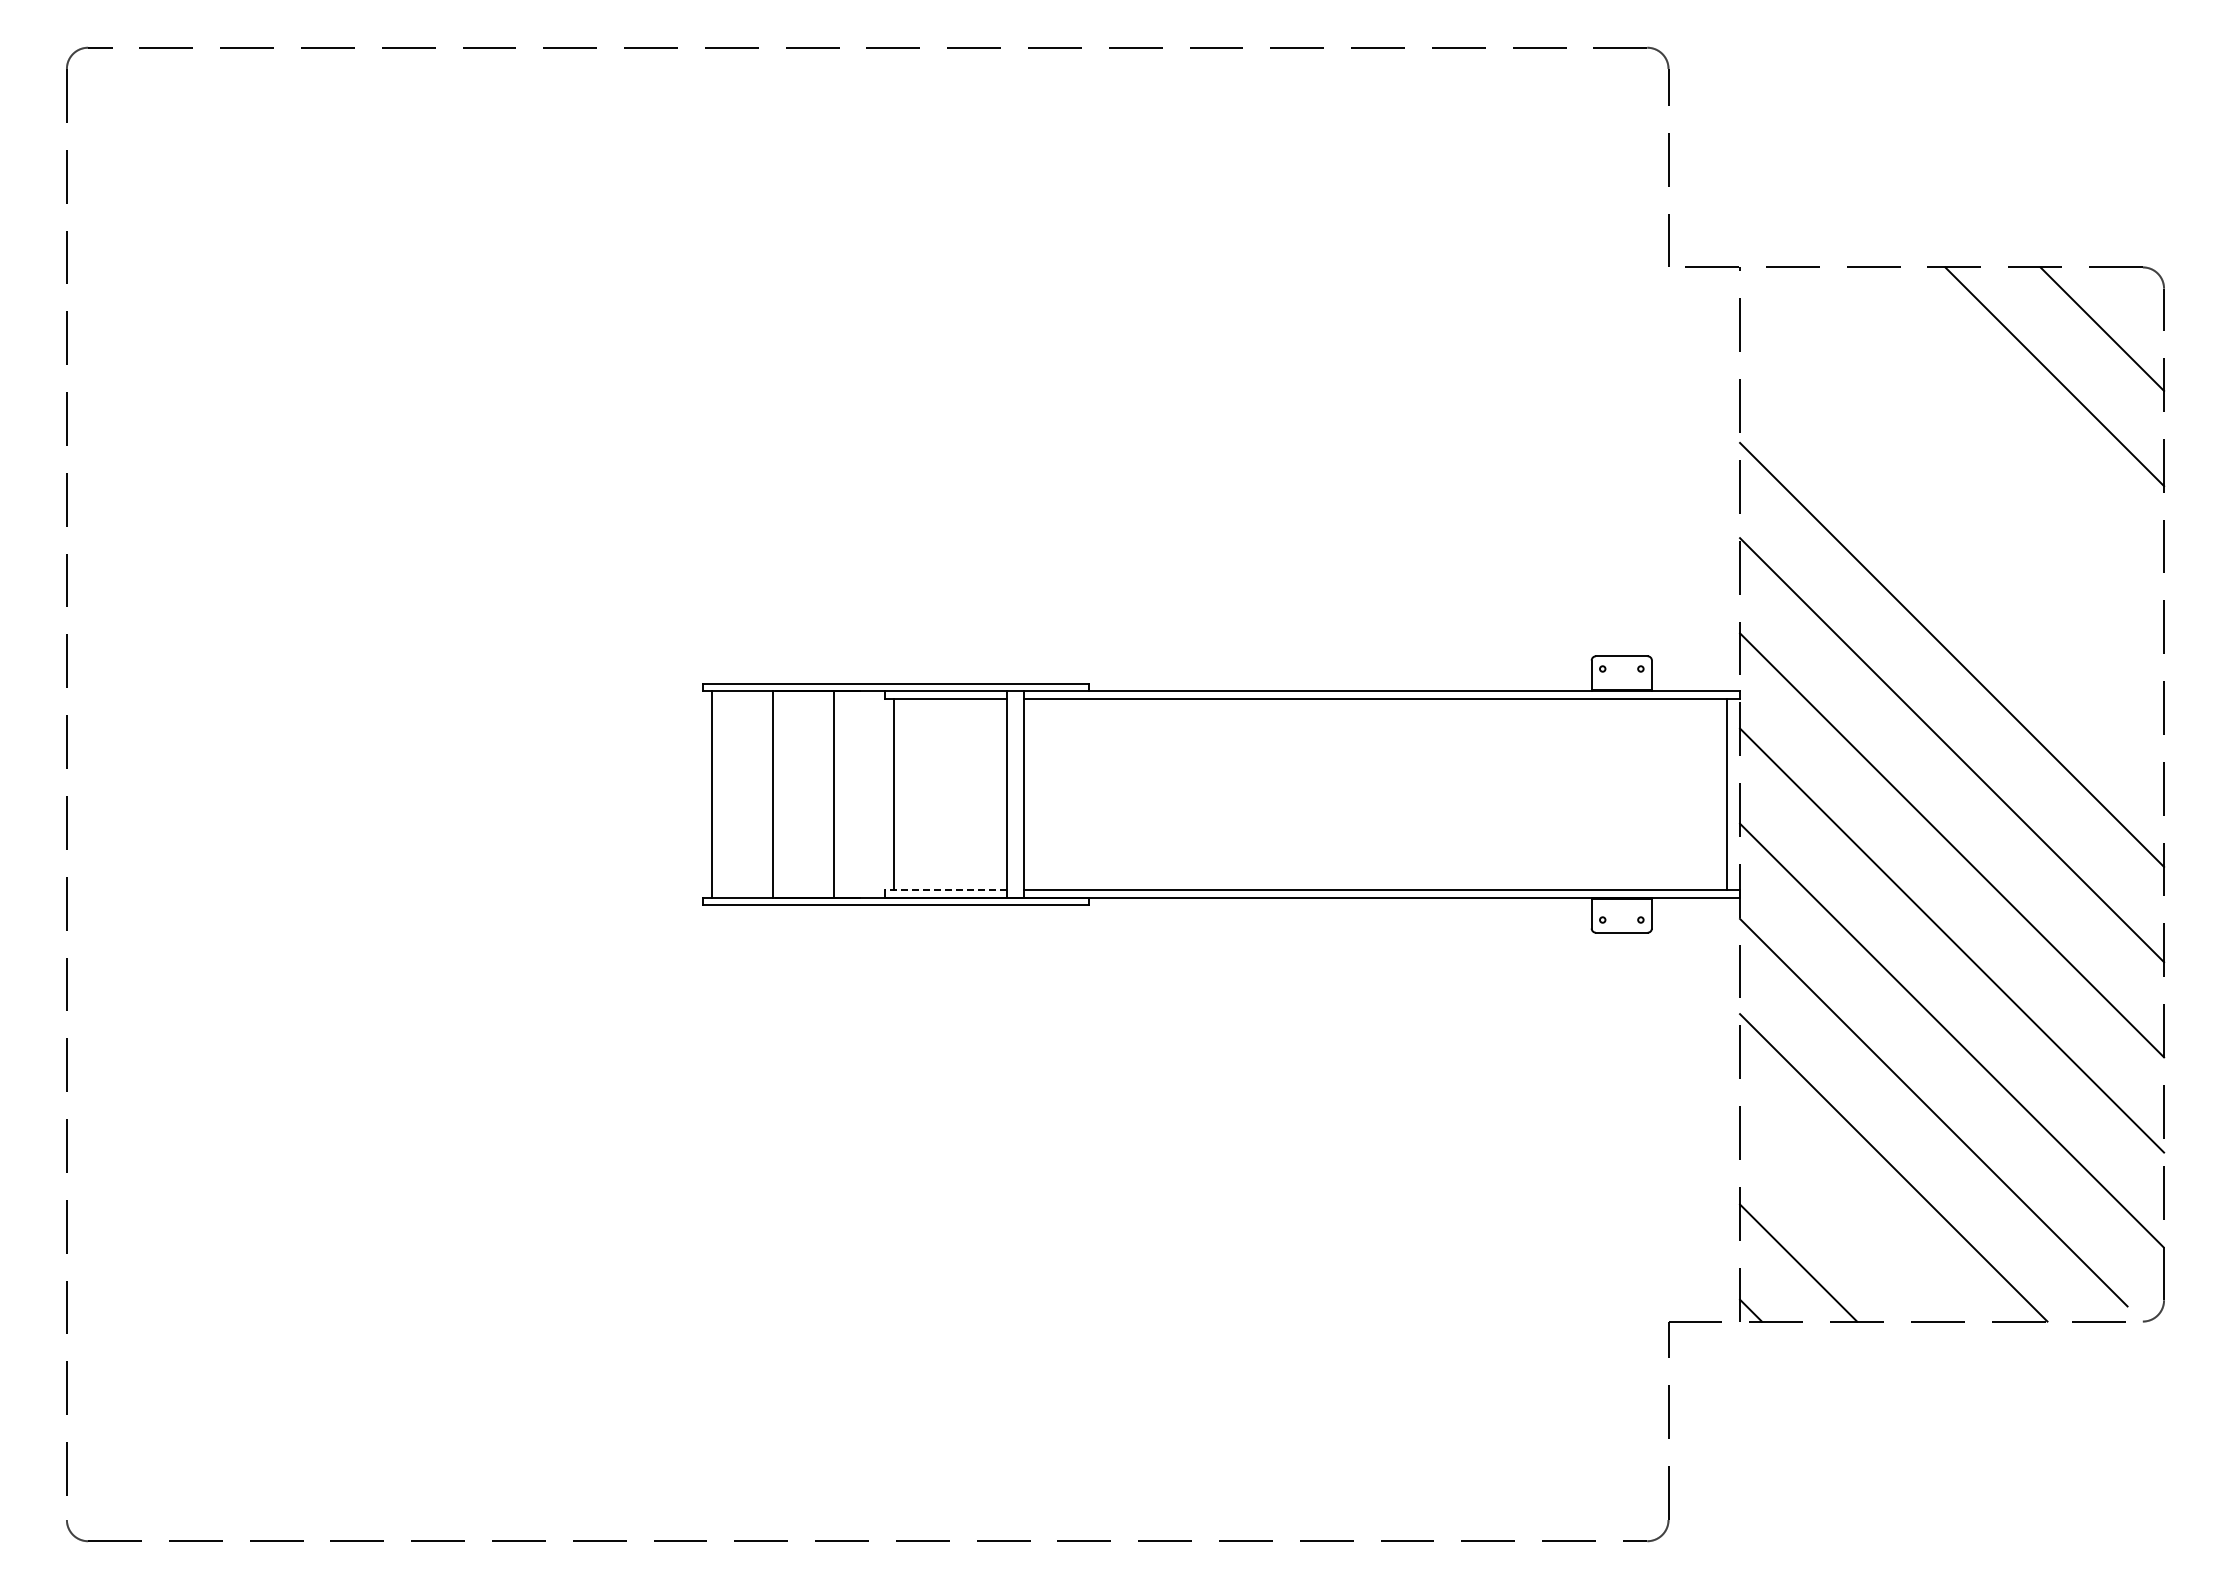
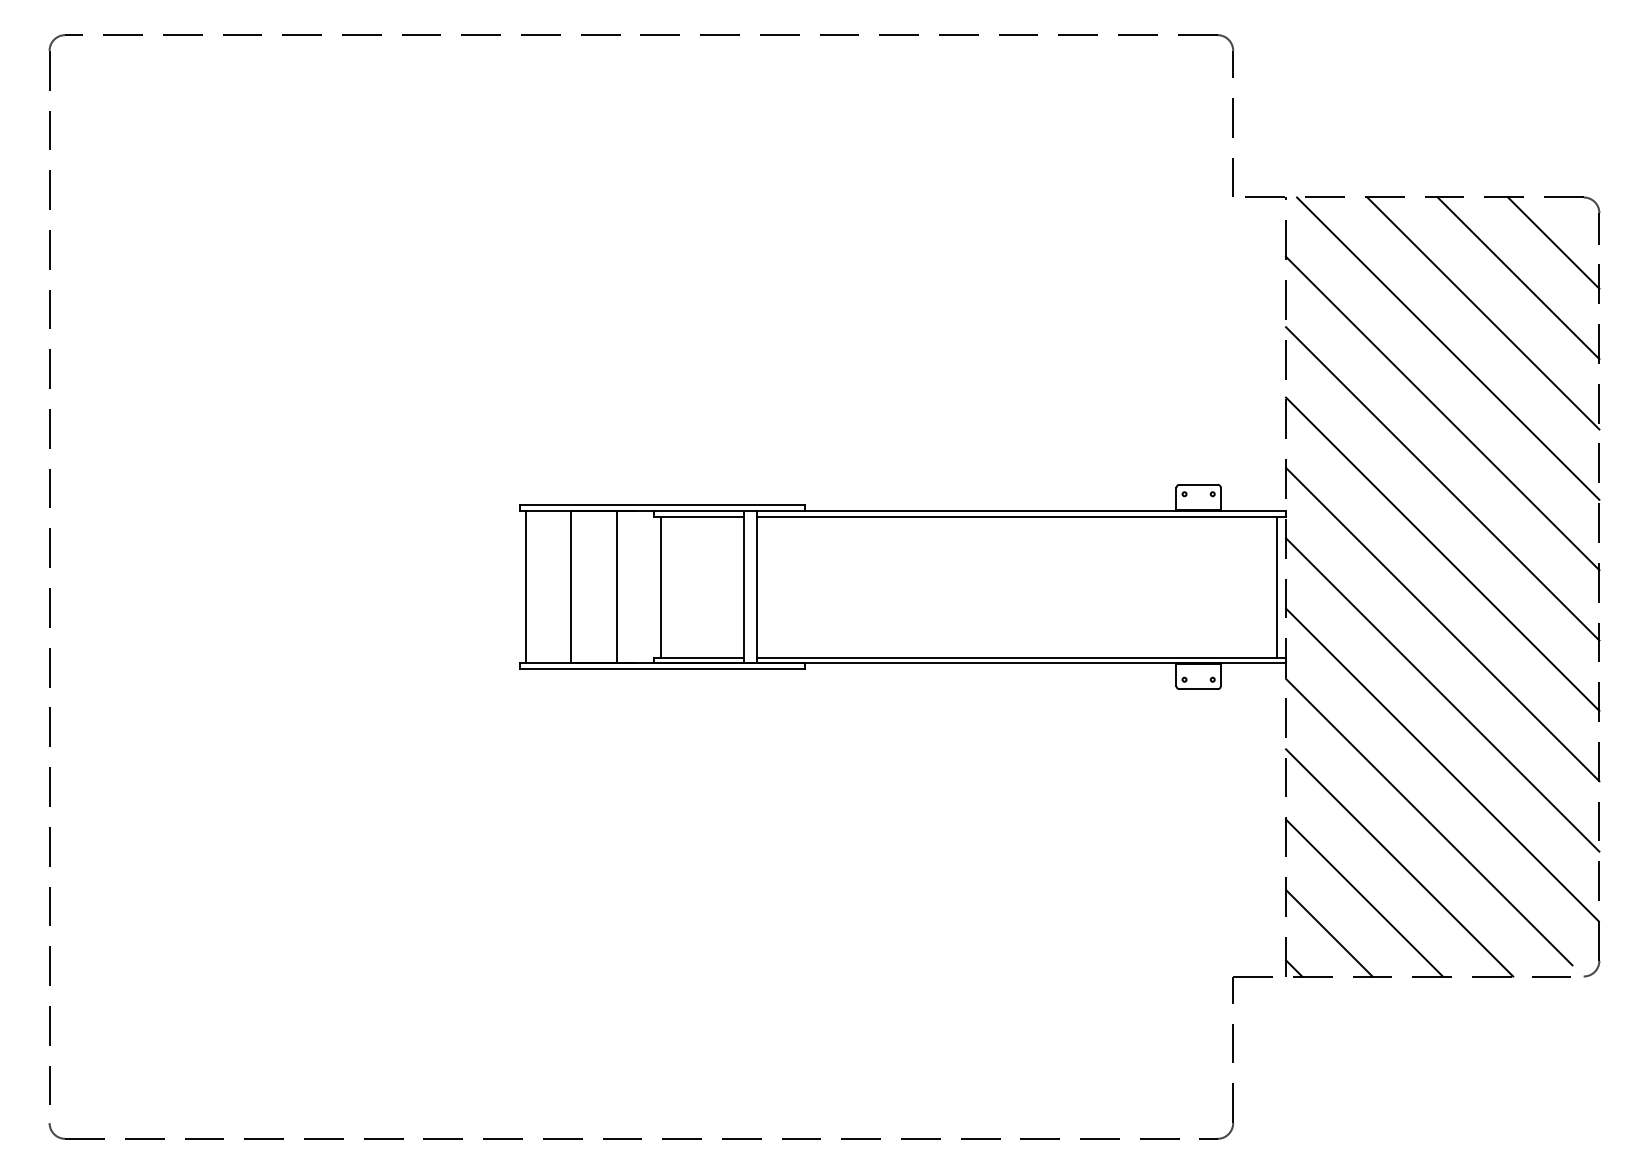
line: (2007, 424) -> (1483, 313), added
line: (1959, 471) -> (1448, 348), added
line: (1952, 559) -> (1443, 413), added
line: (945, 889) -> (698, 657), dashed -> solid
line: (1846, 1215) -> (1364, 898), added

